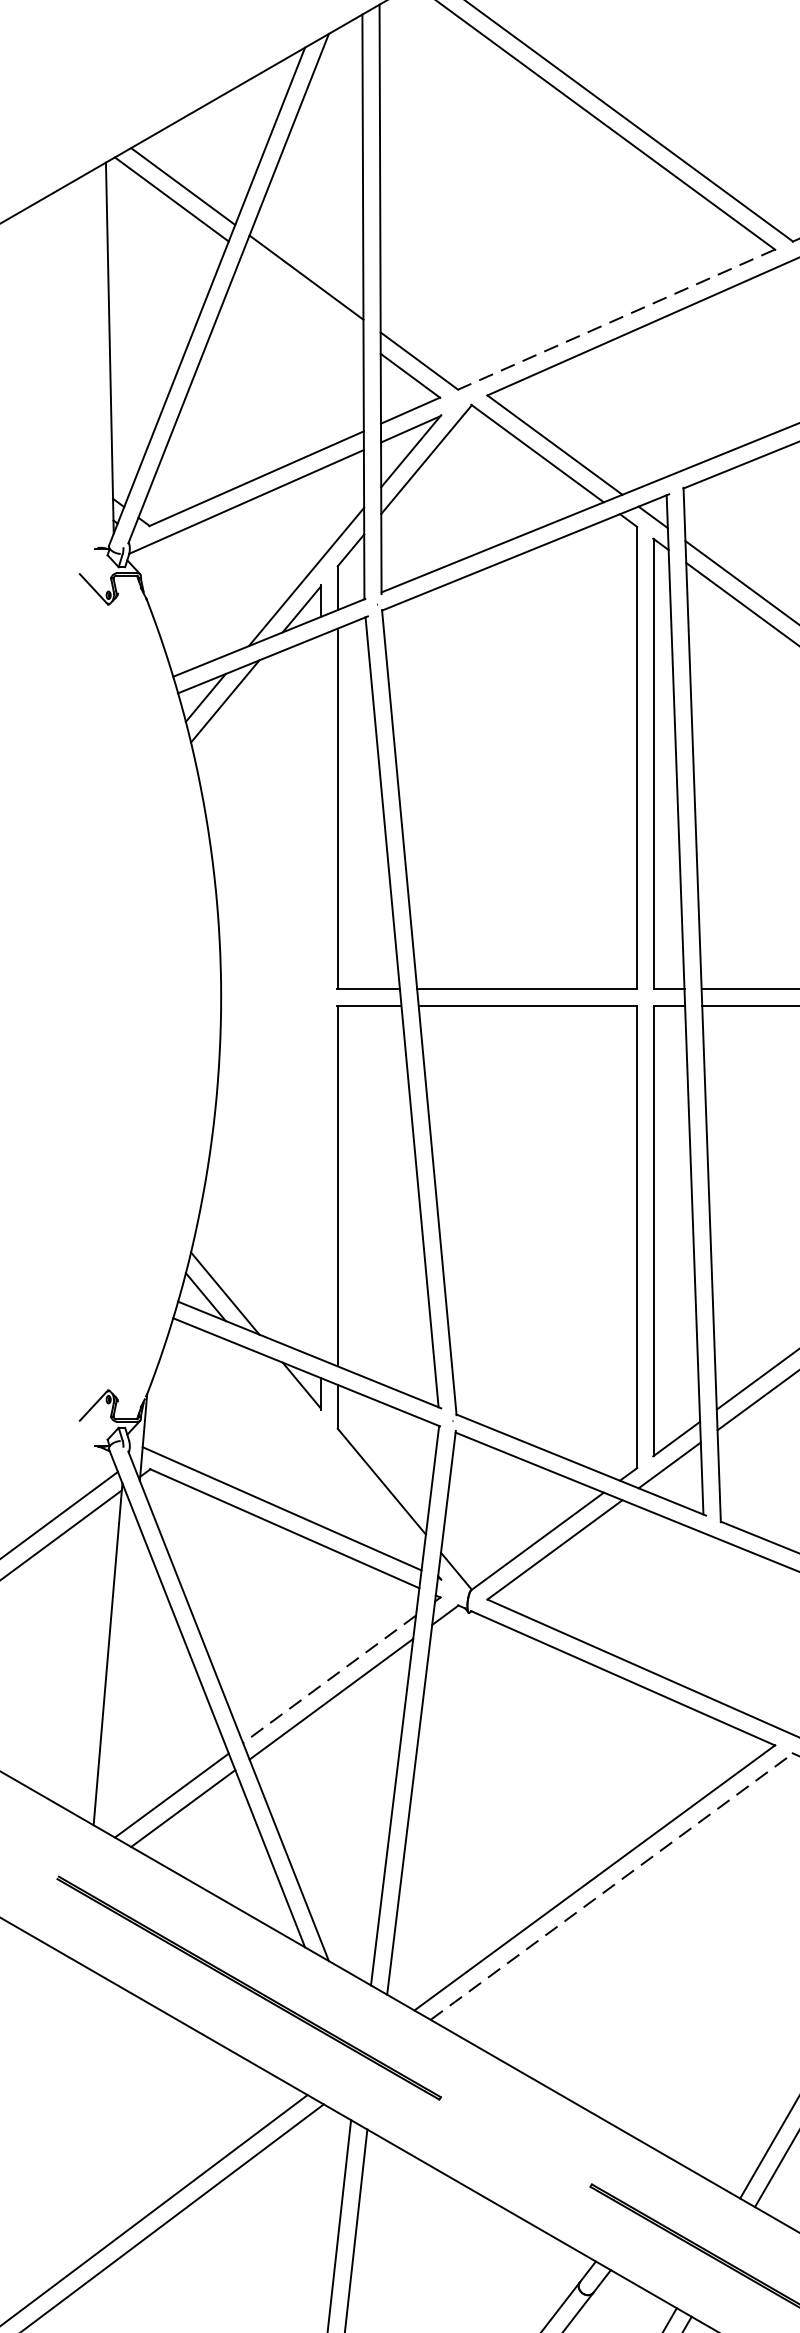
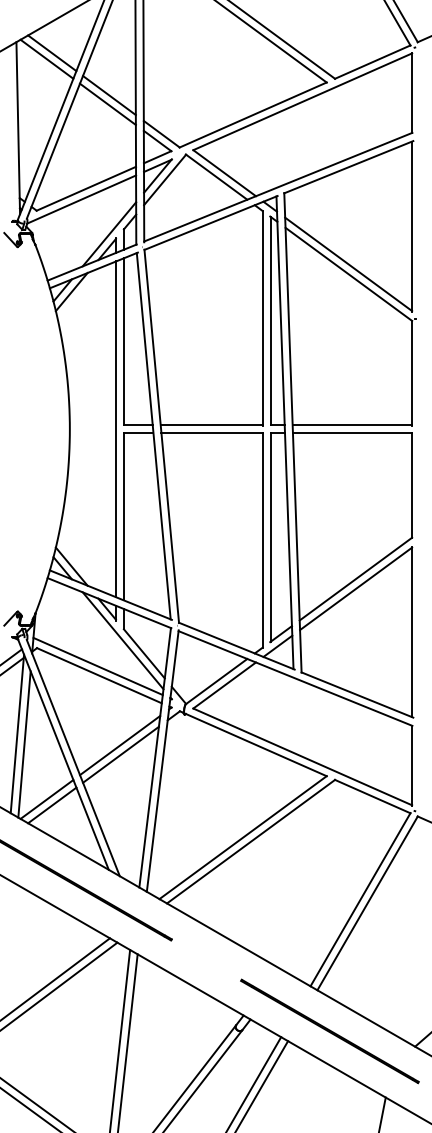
line: (302, 296) -> (107, 104), added
line: (614, 320) -> (252, 115), dashed -> solid
line: (319, 997) -> (115, 429), added
line: (334, 1452) -> (122, 640), added
line: (123, 1677) -> (24, 744), added
line: (330, 1679) -> (120, 745), dashed -> solid
line: (612, 1886) -> (251, 841), dashed -> solid

